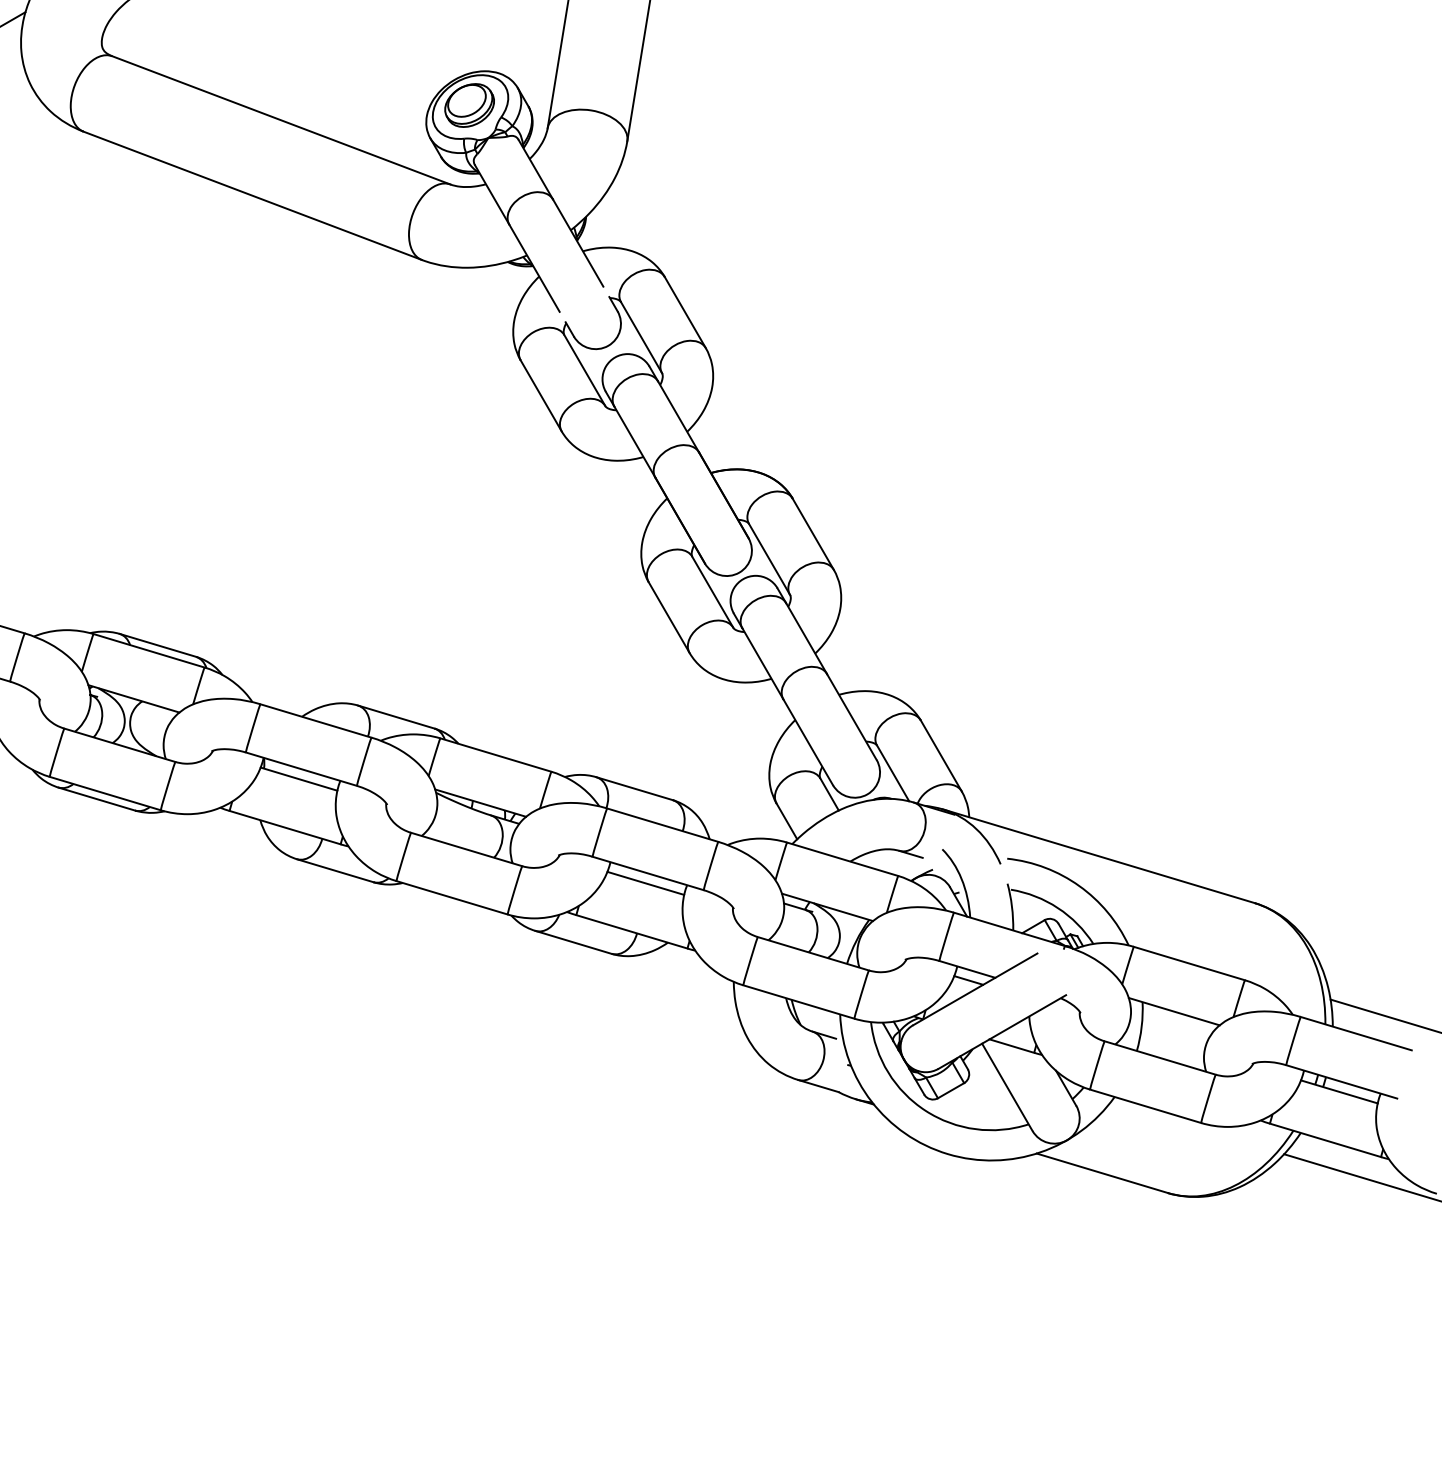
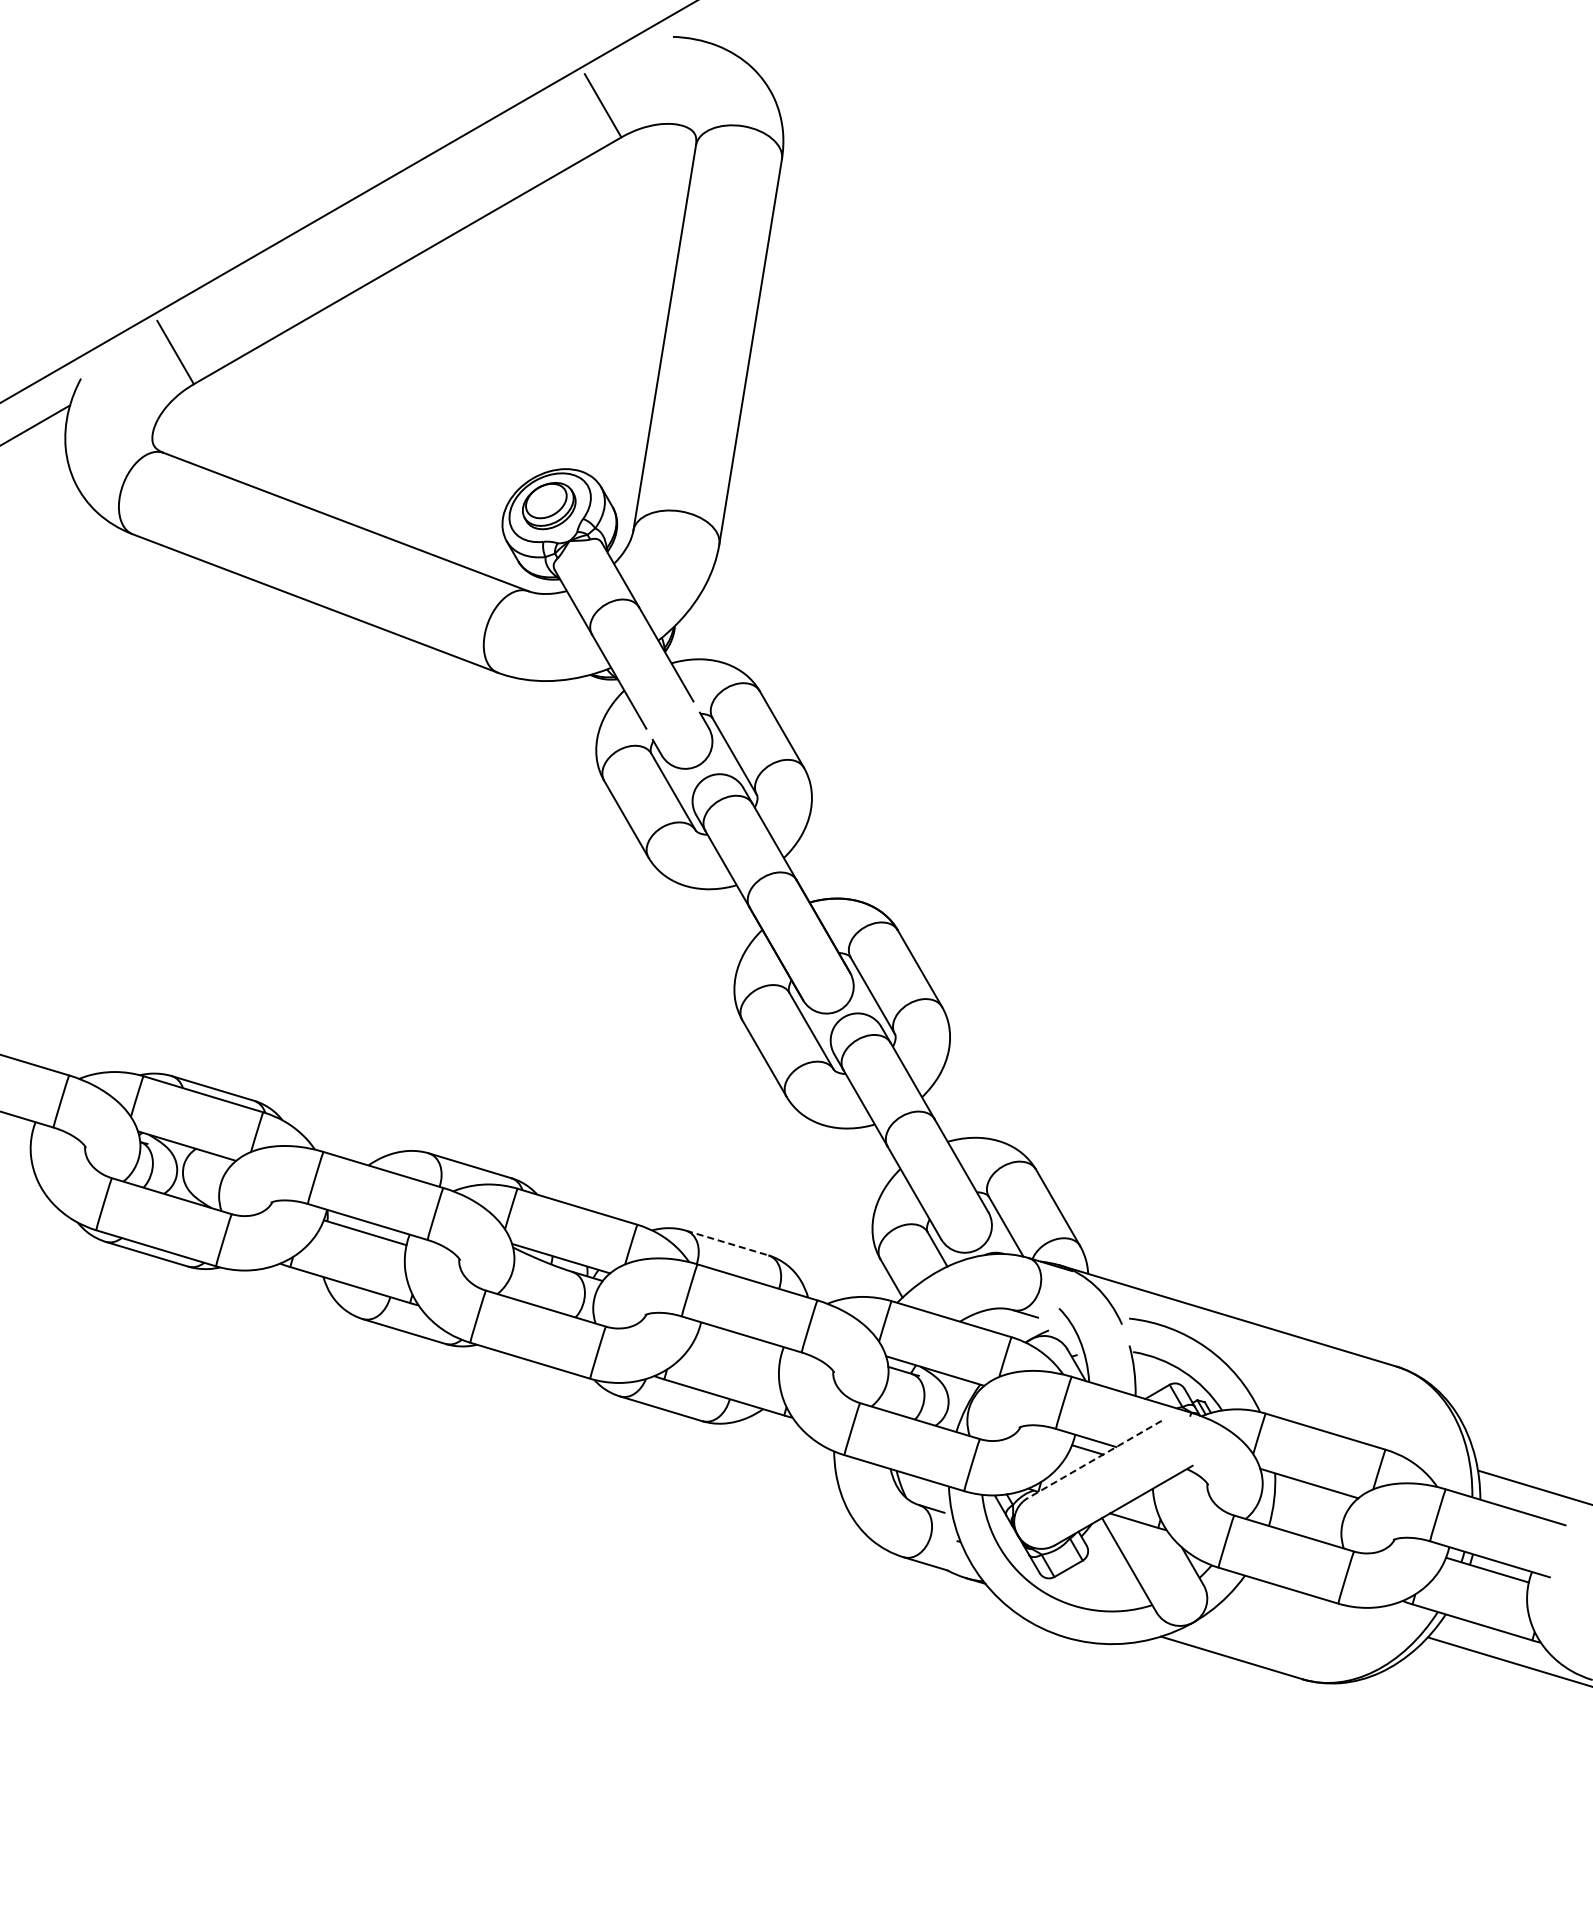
line: (634, 789) -> (727, 1243), solid -> dashed
line: (645, 882) -> (738, 1344), removed
line: (975, 989) -> (1094, 1459), solid -> dashed

